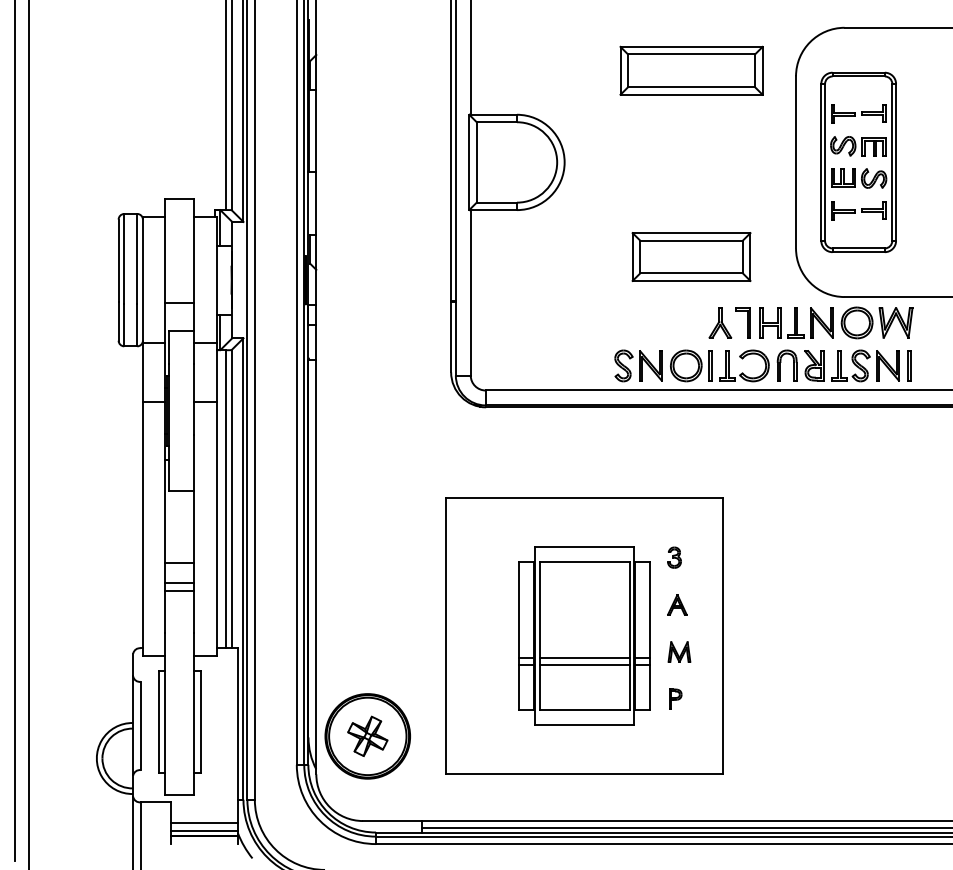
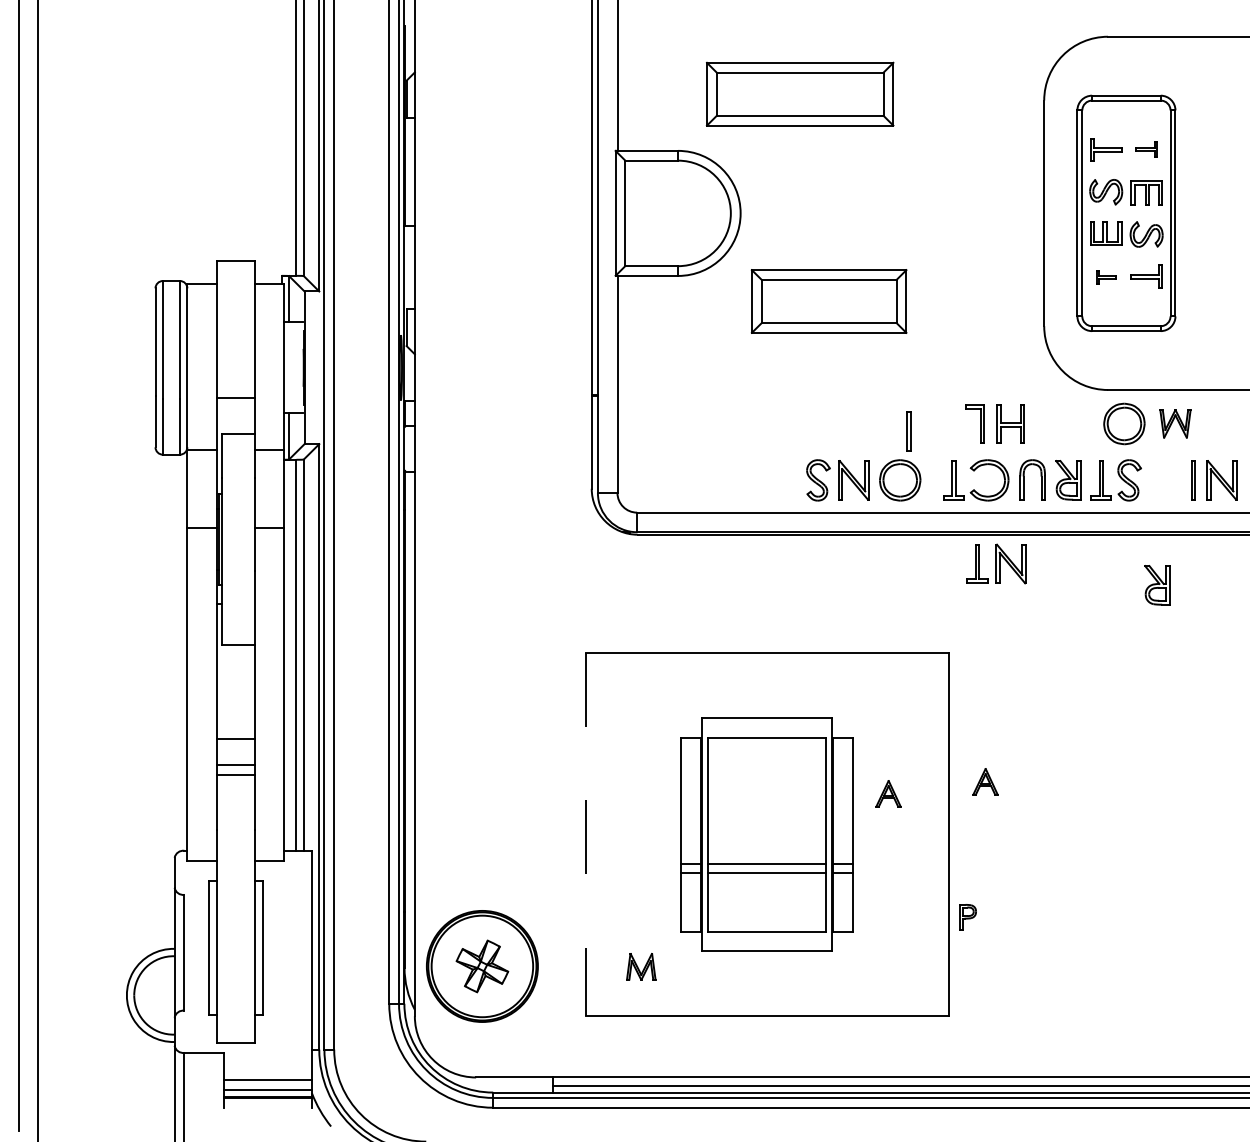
part: (691, 70) -> (799, 93), moved
part: (873, 113) -> (1146, 149), size x0.7
part: (843, 211) -> (1106, 277), size x0.6
part: (691, 257) -> (828, 301), moved
part: (810, 322) -> (996, 563), moved
part: (896, 322) -> (1175, 423), size x0.7
part: (720, 323) -> (944, 424), removed
part: (710, 366) -> (908, 431), moved
part: (887, 366) -> (1221, 480), moved
part: (882, 446) -> (1157, 585), added
part: (674, 557) -> (884, 731), removed
part: (751, 595) -> (985, 781), added
line: (446, 636) -> (585, 835), solid -> dashed
part: (679, 651) -> (641, 966), moved
part: (675, 699) -> (967, 917), moved

